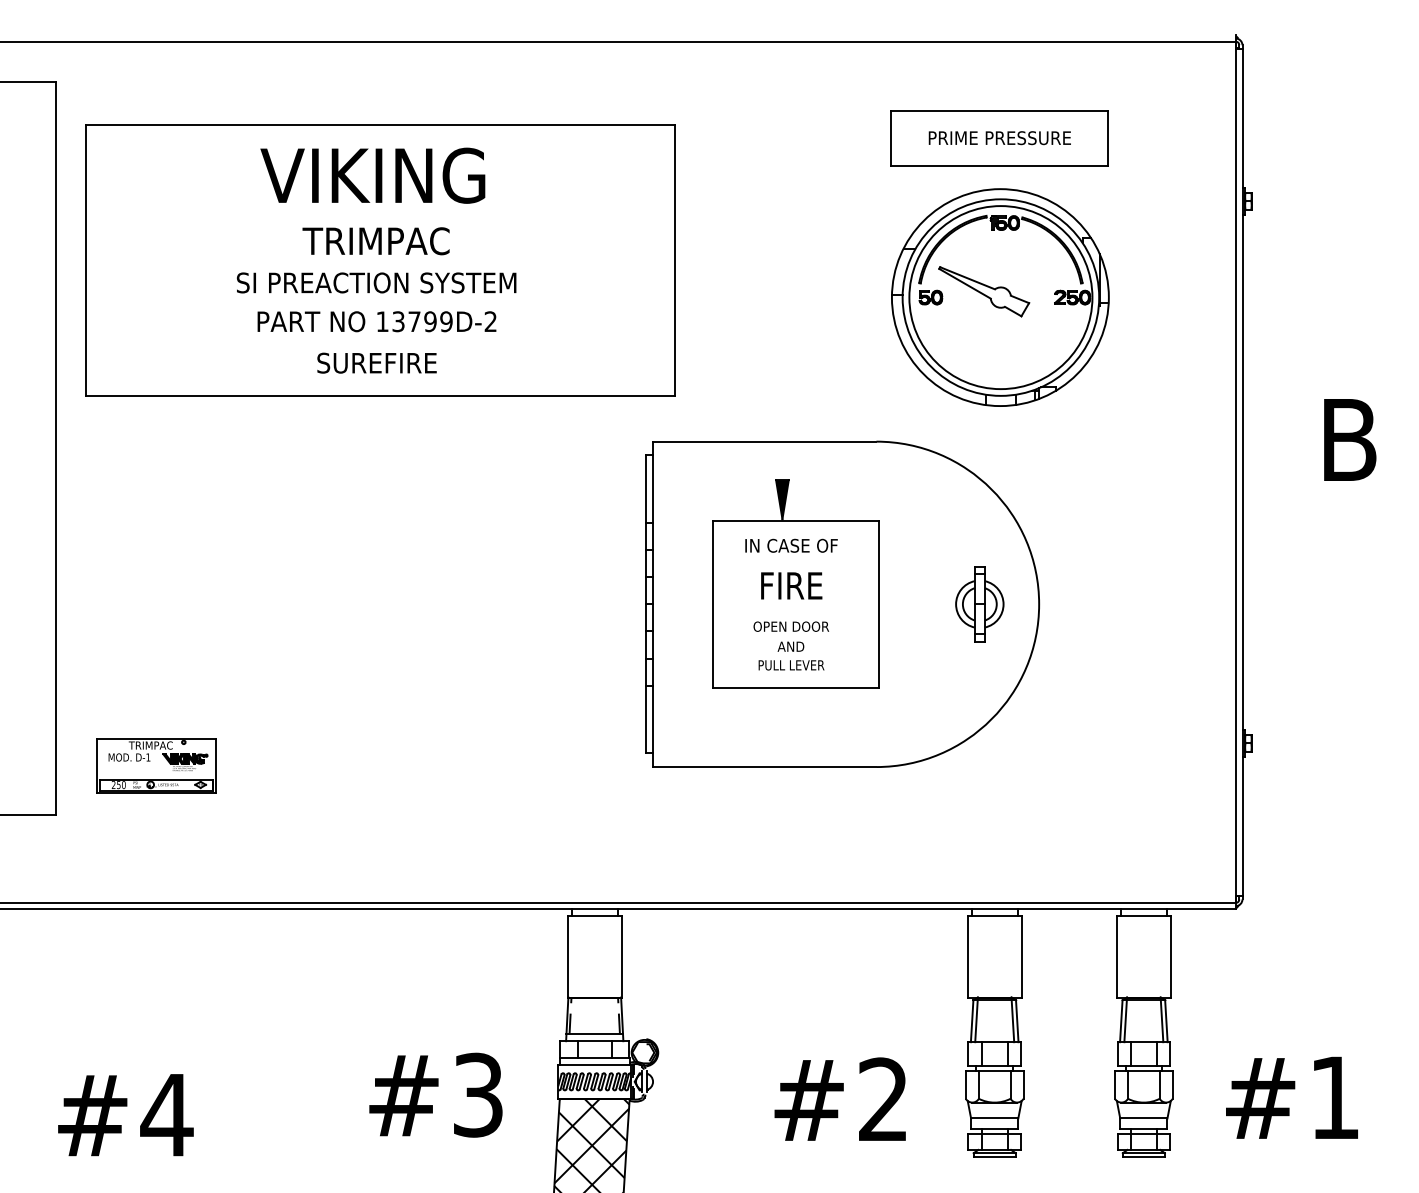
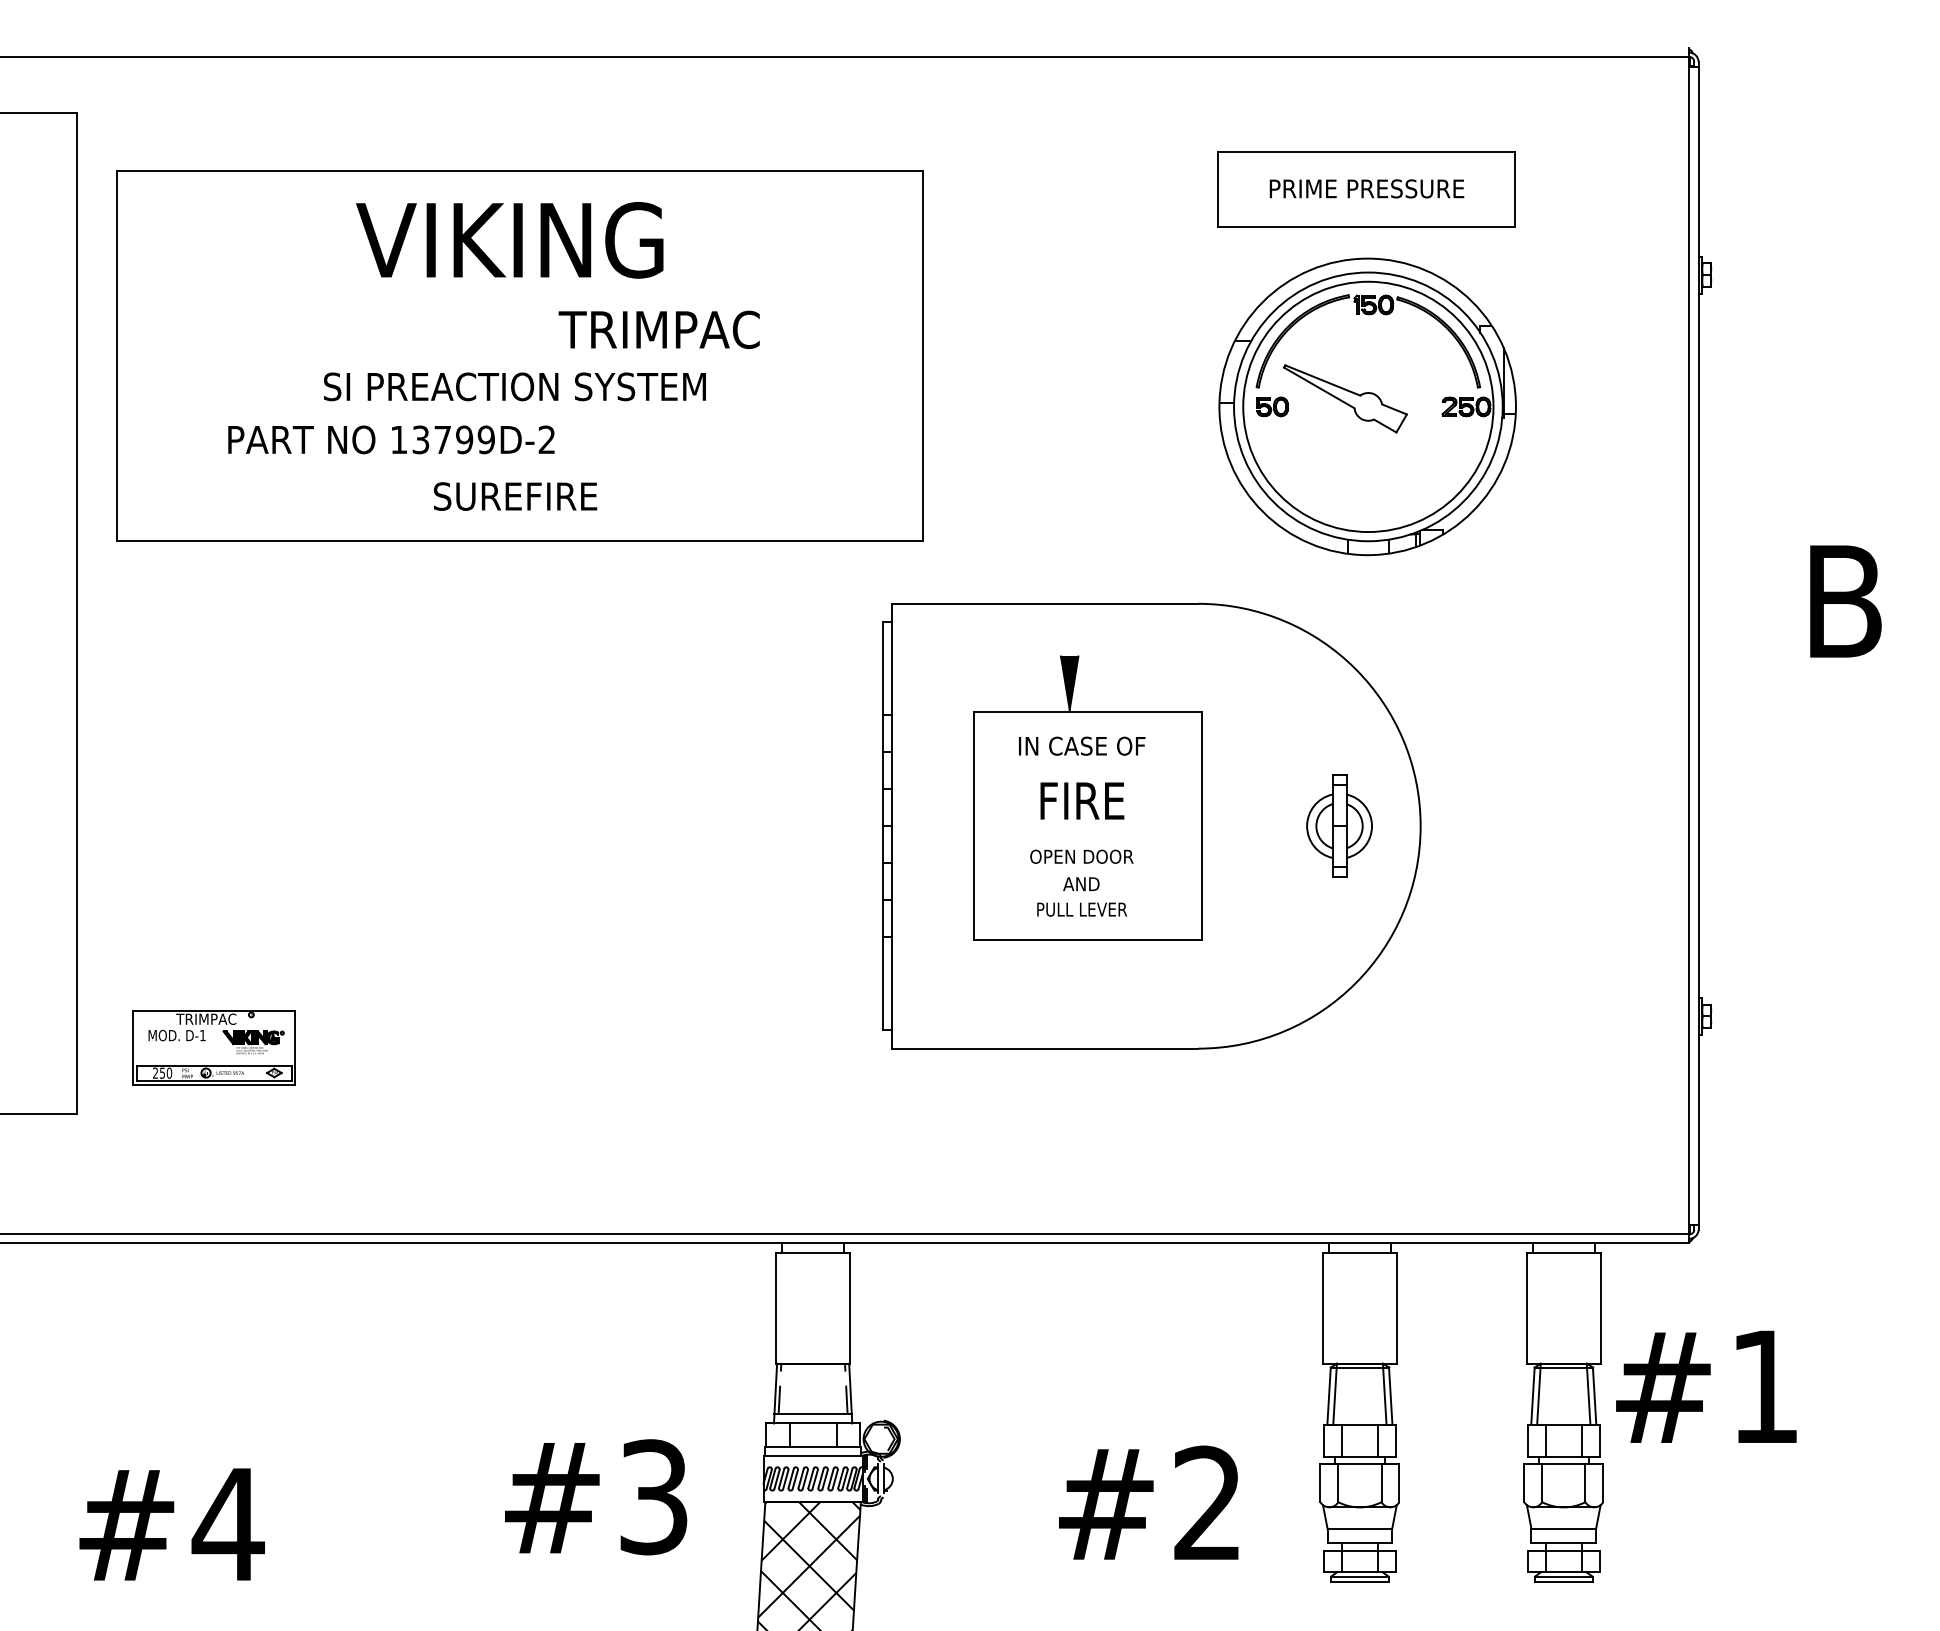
text: (375, 240) -> (658, 329), moved
text: (377, 321) -> (391, 439), moved
text: (1292, 1097) -> (1706, 1386), moved

